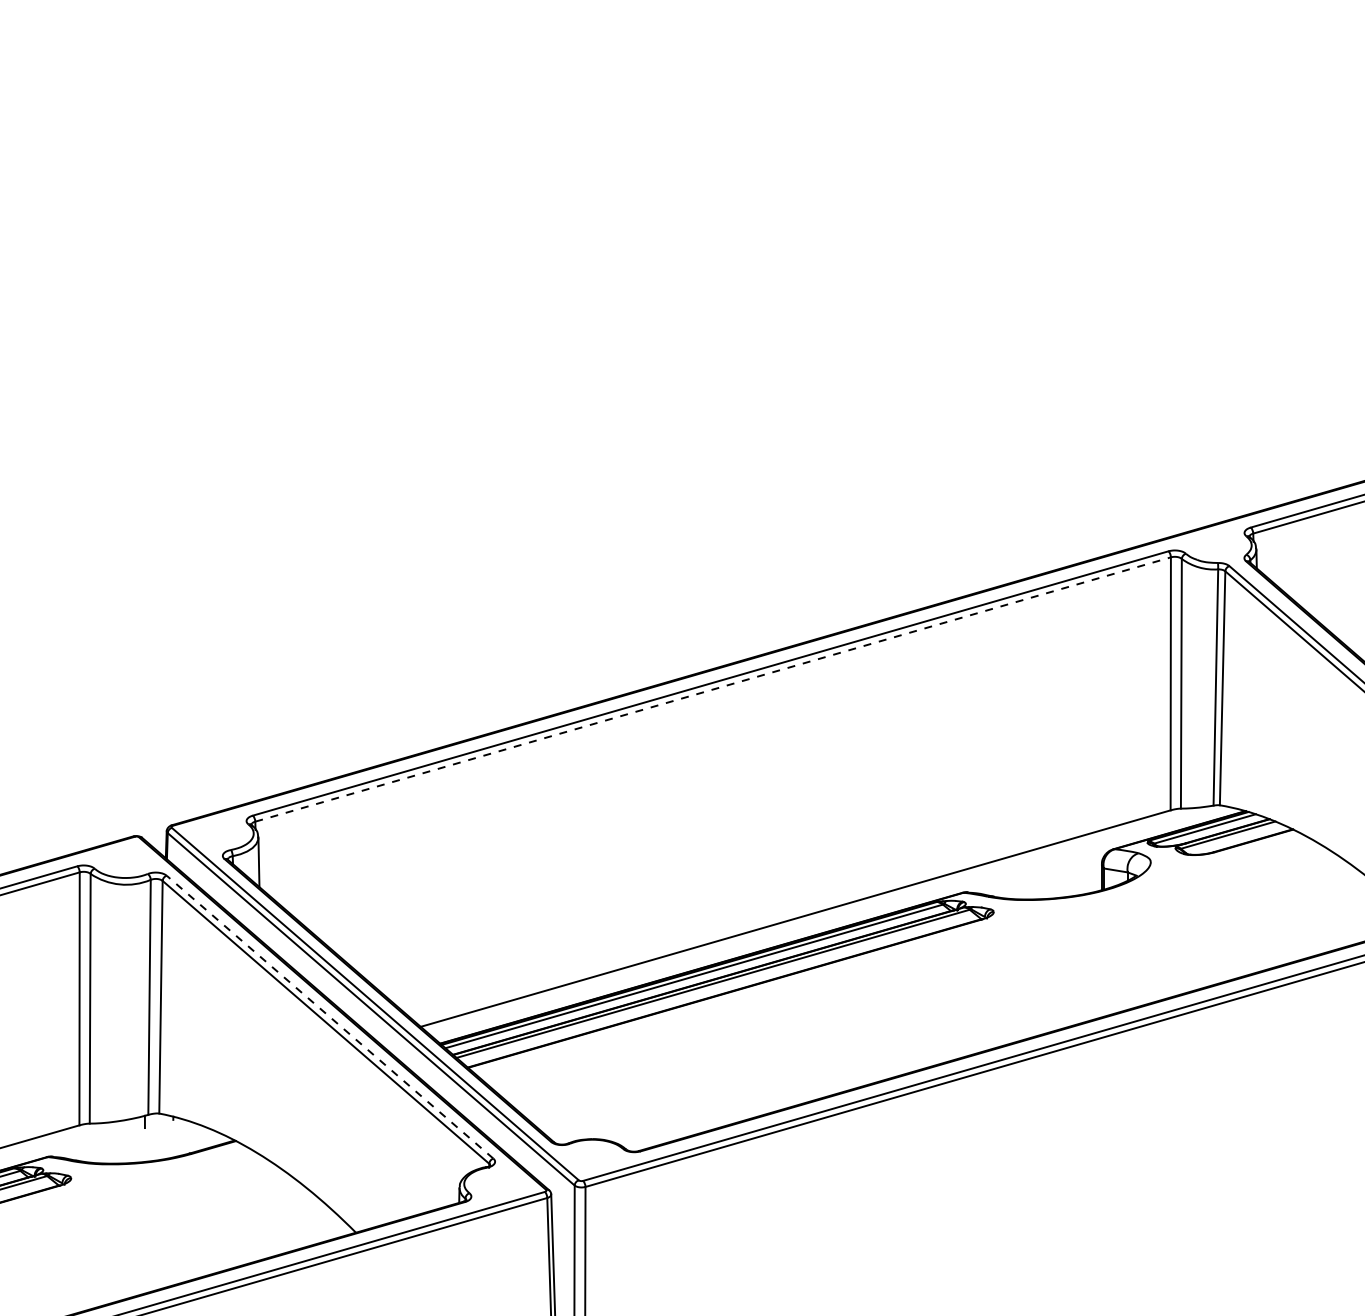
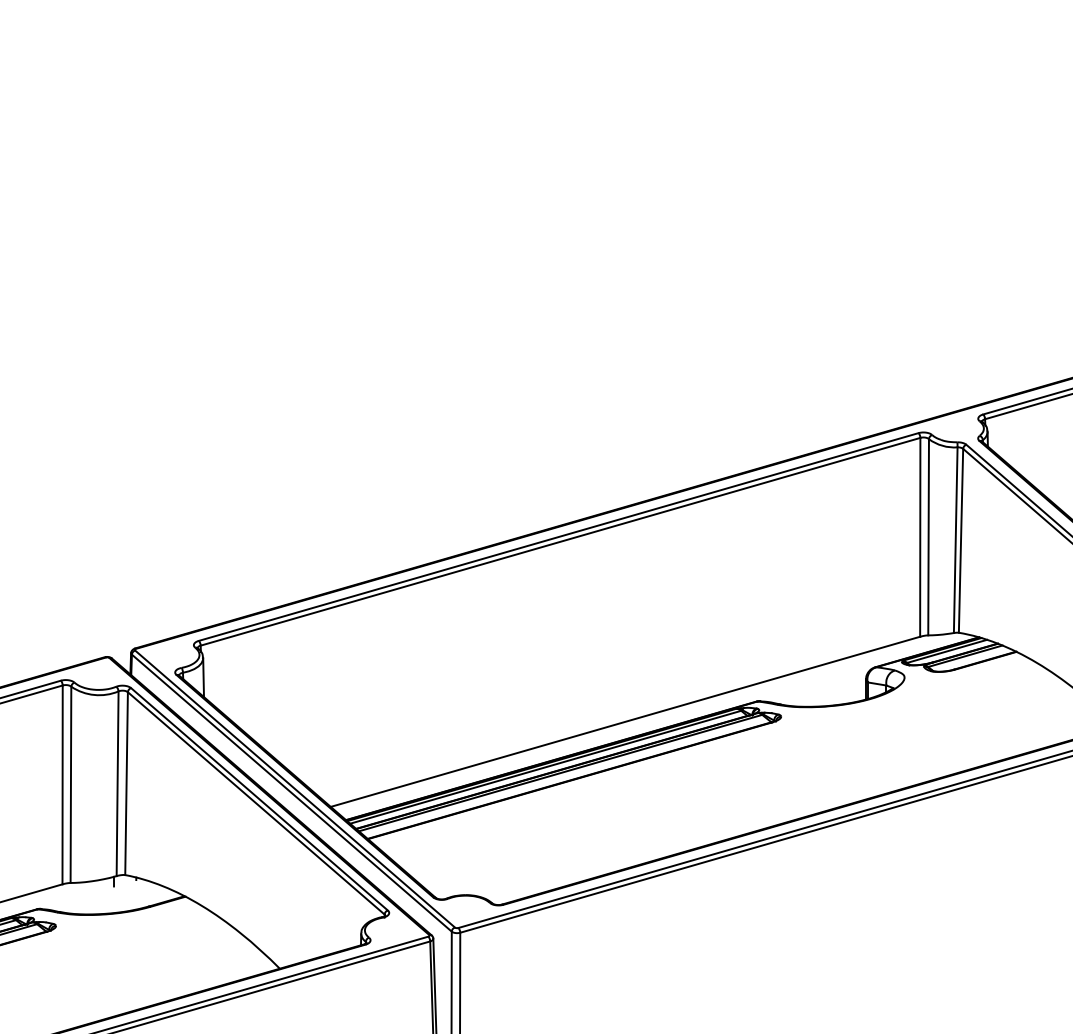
line: (713, 689) -> (560, 541), dashed -> solid
line: (329, 1016) -> (259, 798), dashed -> solid

